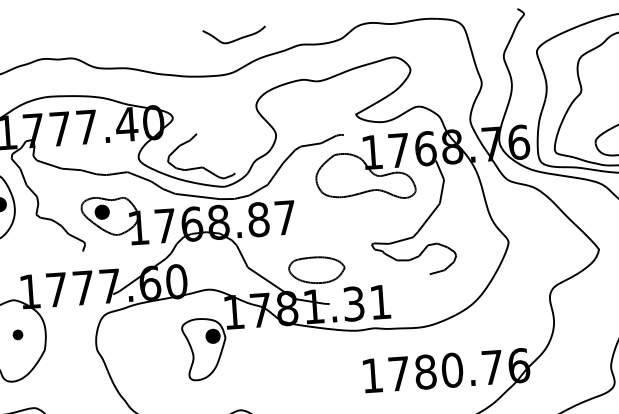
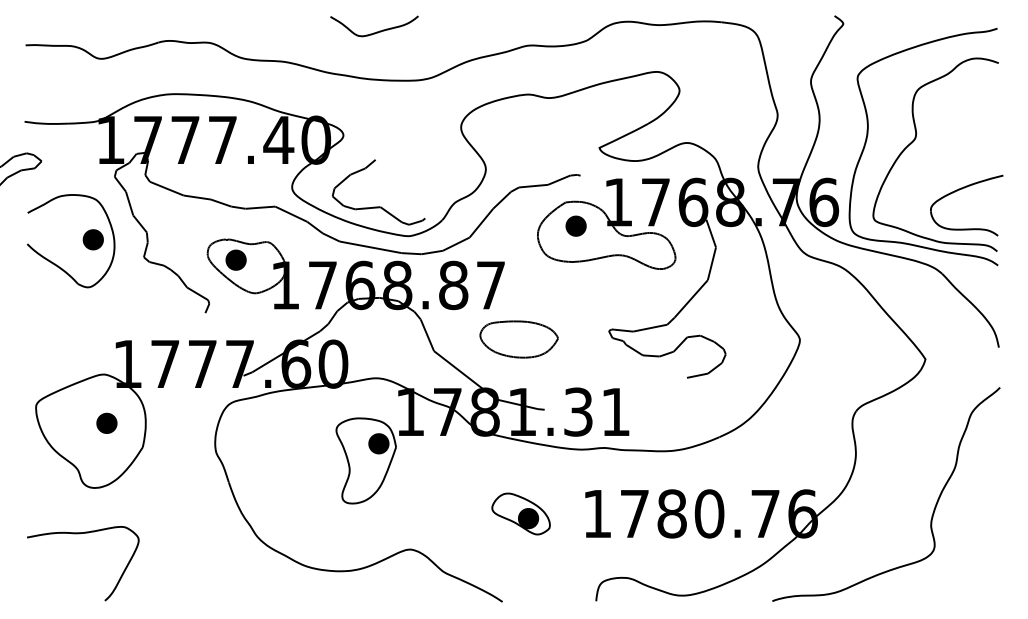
curve: (236, 39) -> (376, 31), moved
part: (342, 170) -> (575, 225), added
part: (316, 270) -> (518, 339), moved
part: (17, 334) -> (106, 422), size x1.43
part: (317, 379) -> (520, 513), added

